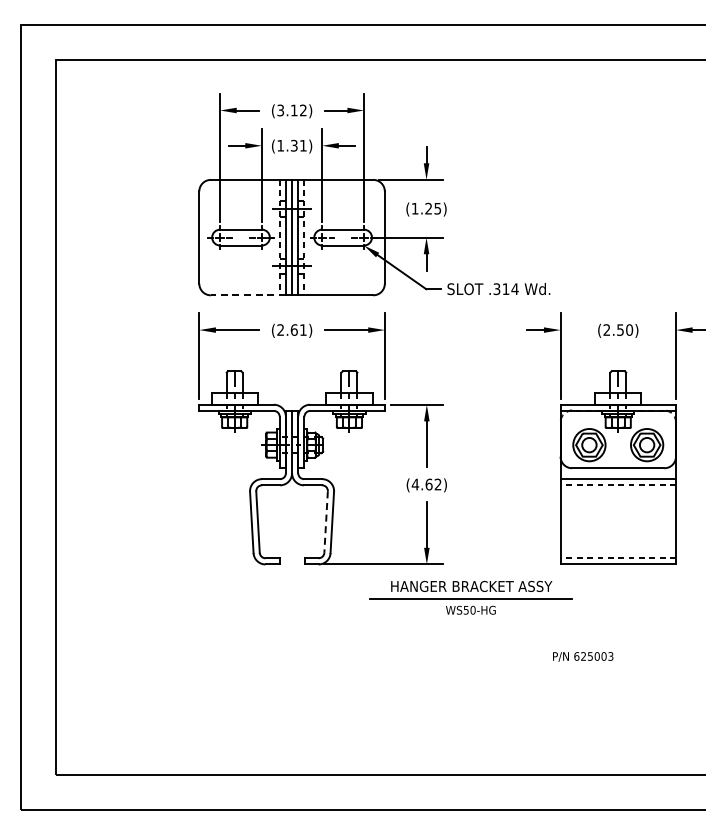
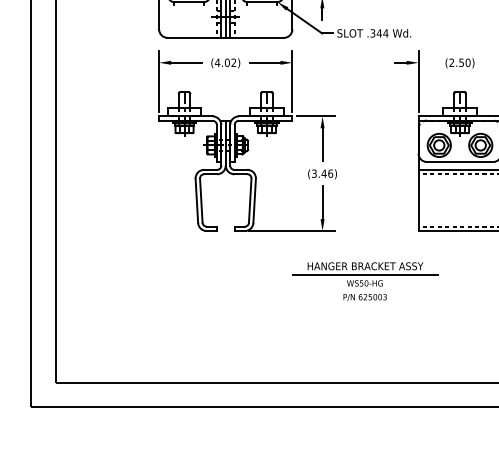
text: (505, 288) -> (379, 32), .314 -> .344
line: (248, 295) -> (194, 37), dashed -> solid
text: (291, 329) -> (225, 62), (2.61) -> (4.02)
text: (426, 484) -> (322, 173), (4.62) -> (3.46)
line: (326, 522) -> (250, 200), dashed -> solid
part: (470, 597) -> (364, 274), moved
text: (583, 656) -> (365, 297), moved

